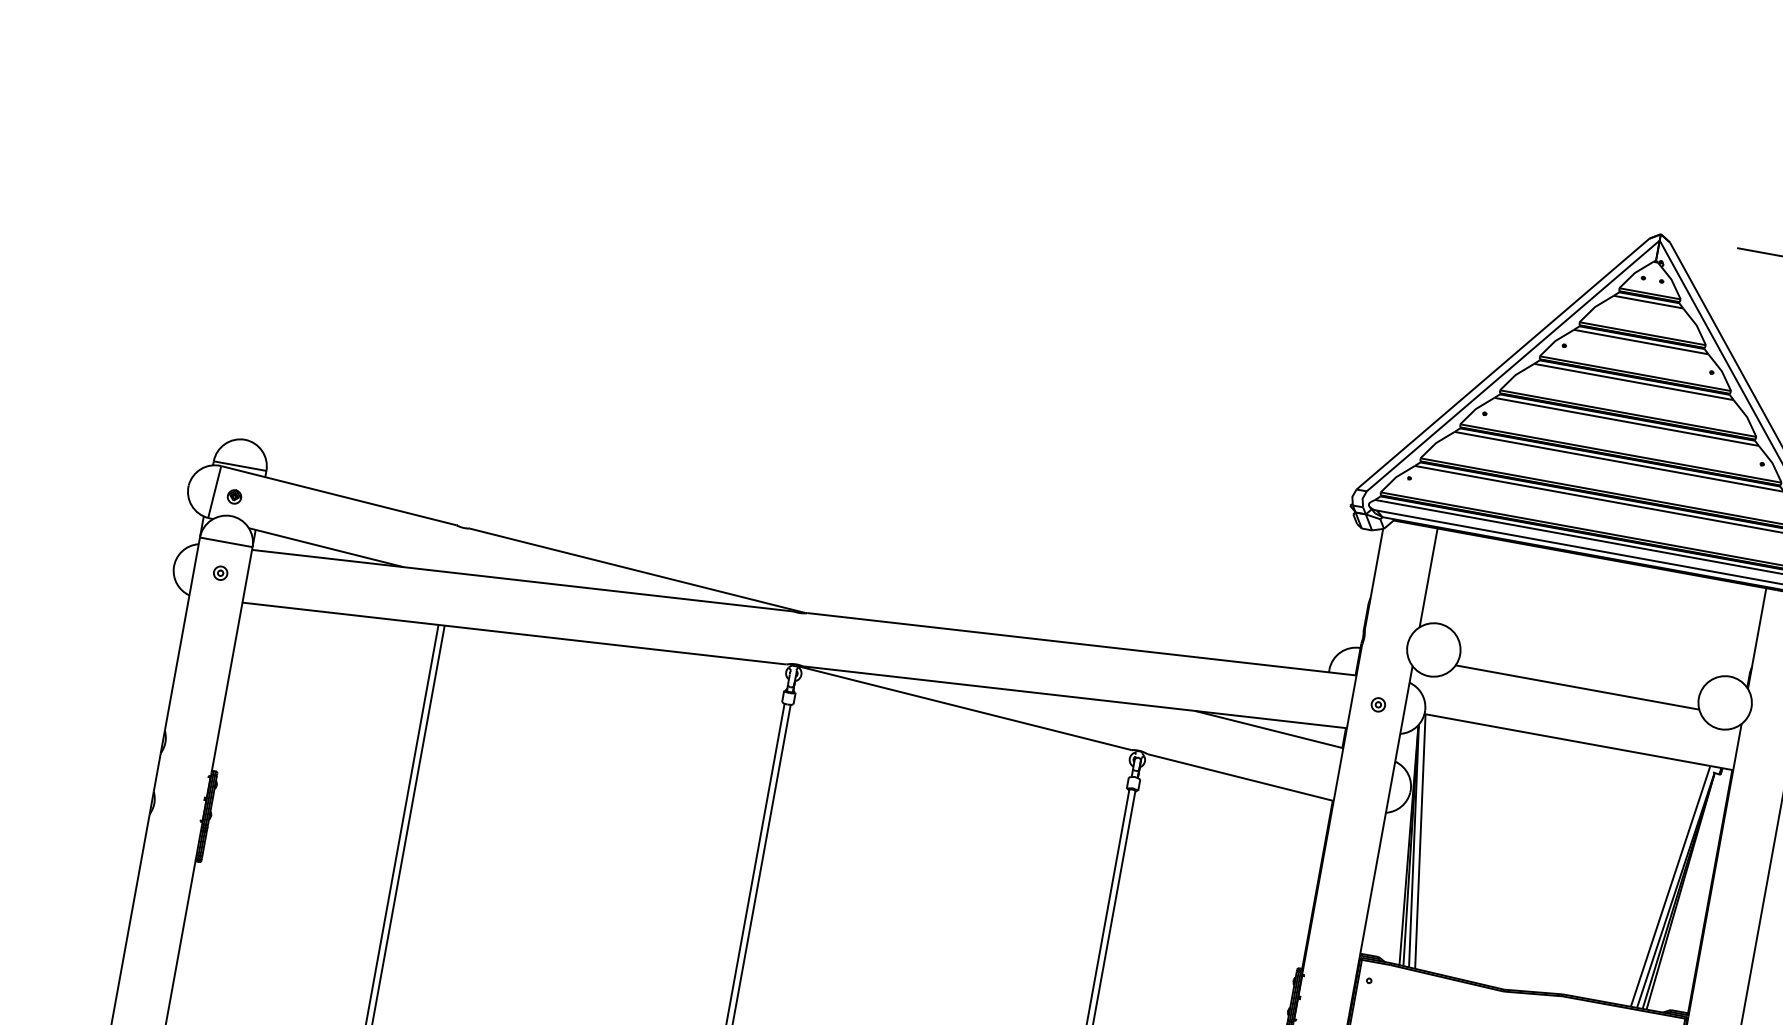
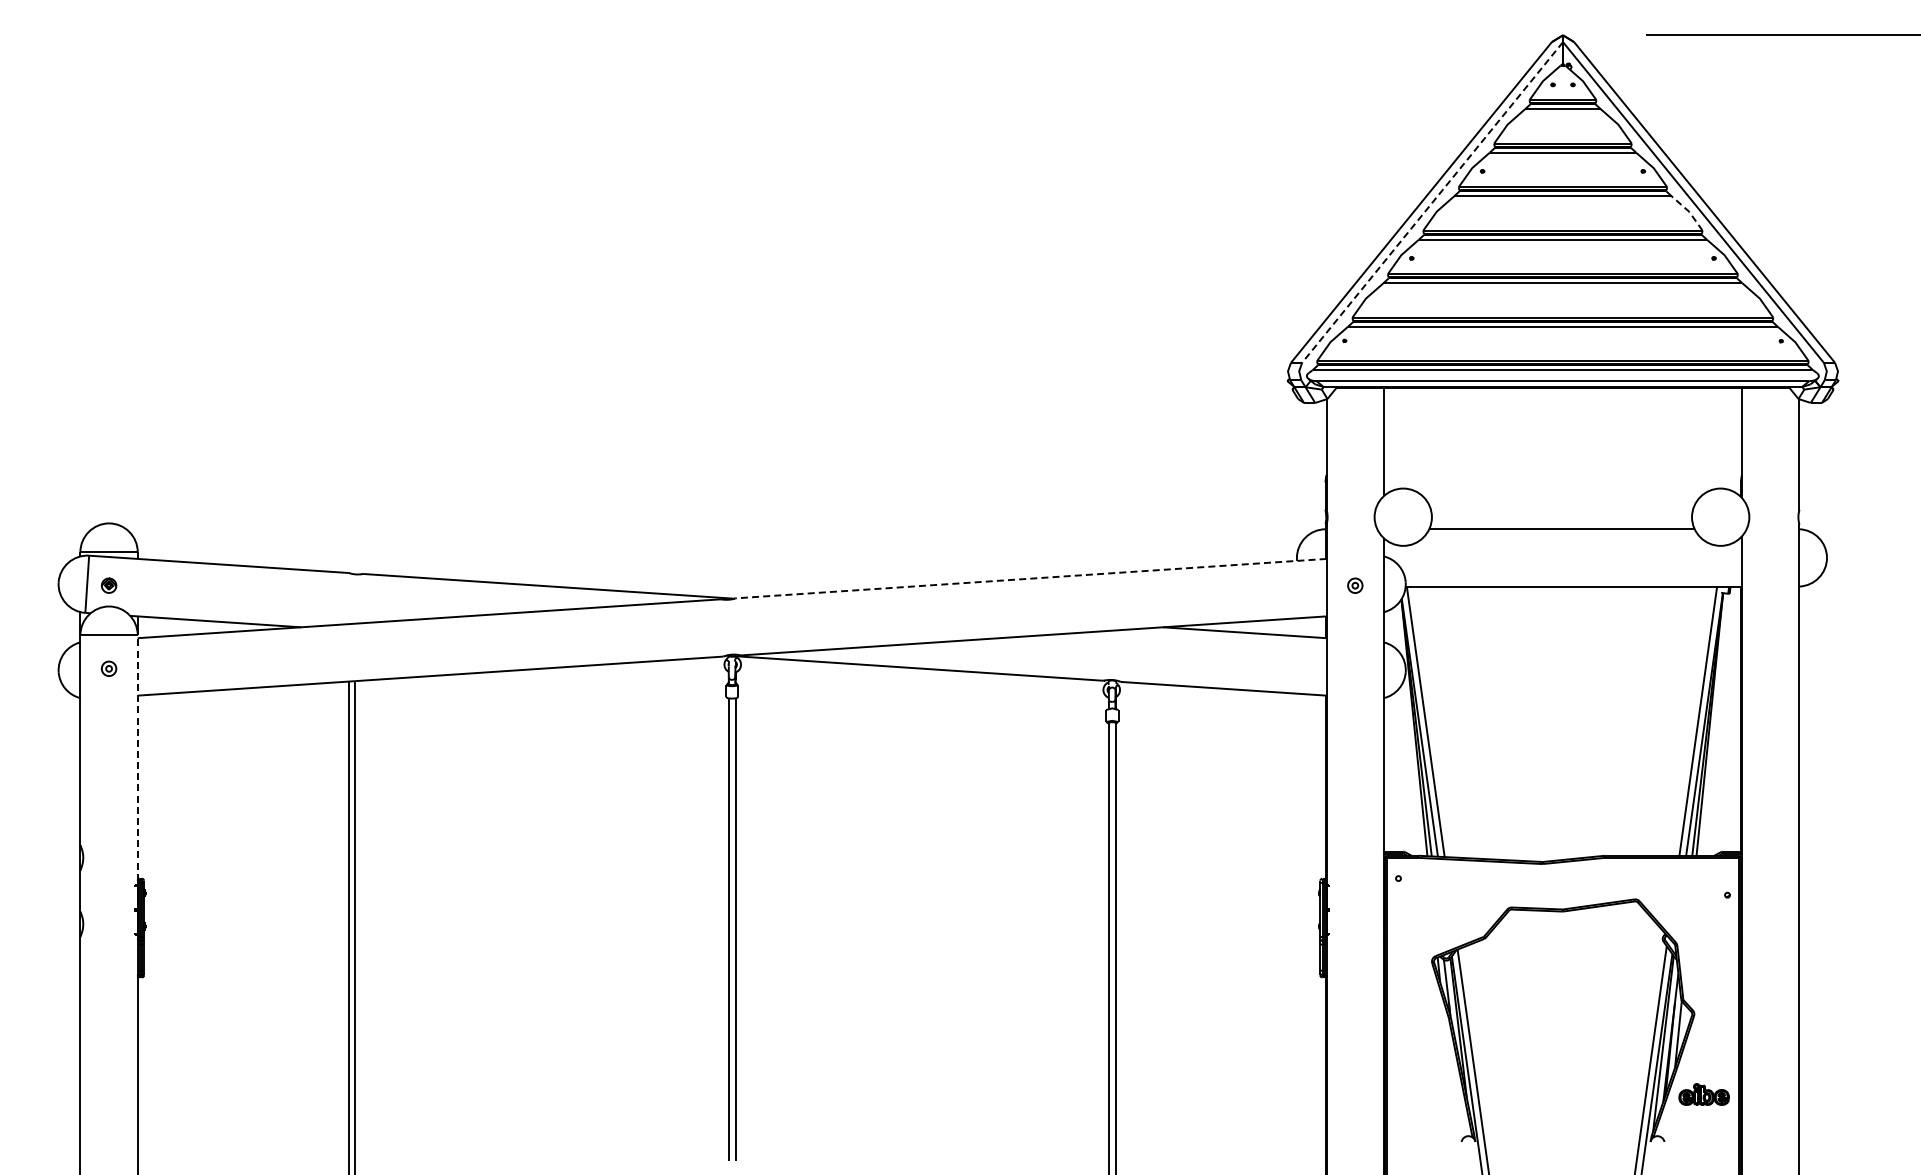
line: (1513, 365) -> (1432, 202), solid -> dashed
line: (1747, 417) -> (1689, 211), solid -> dashed
line: (1081, 644) -> (1030, 578), solid -> dashed
line: (231, 659) -> (137, 757), solid -> dashed

